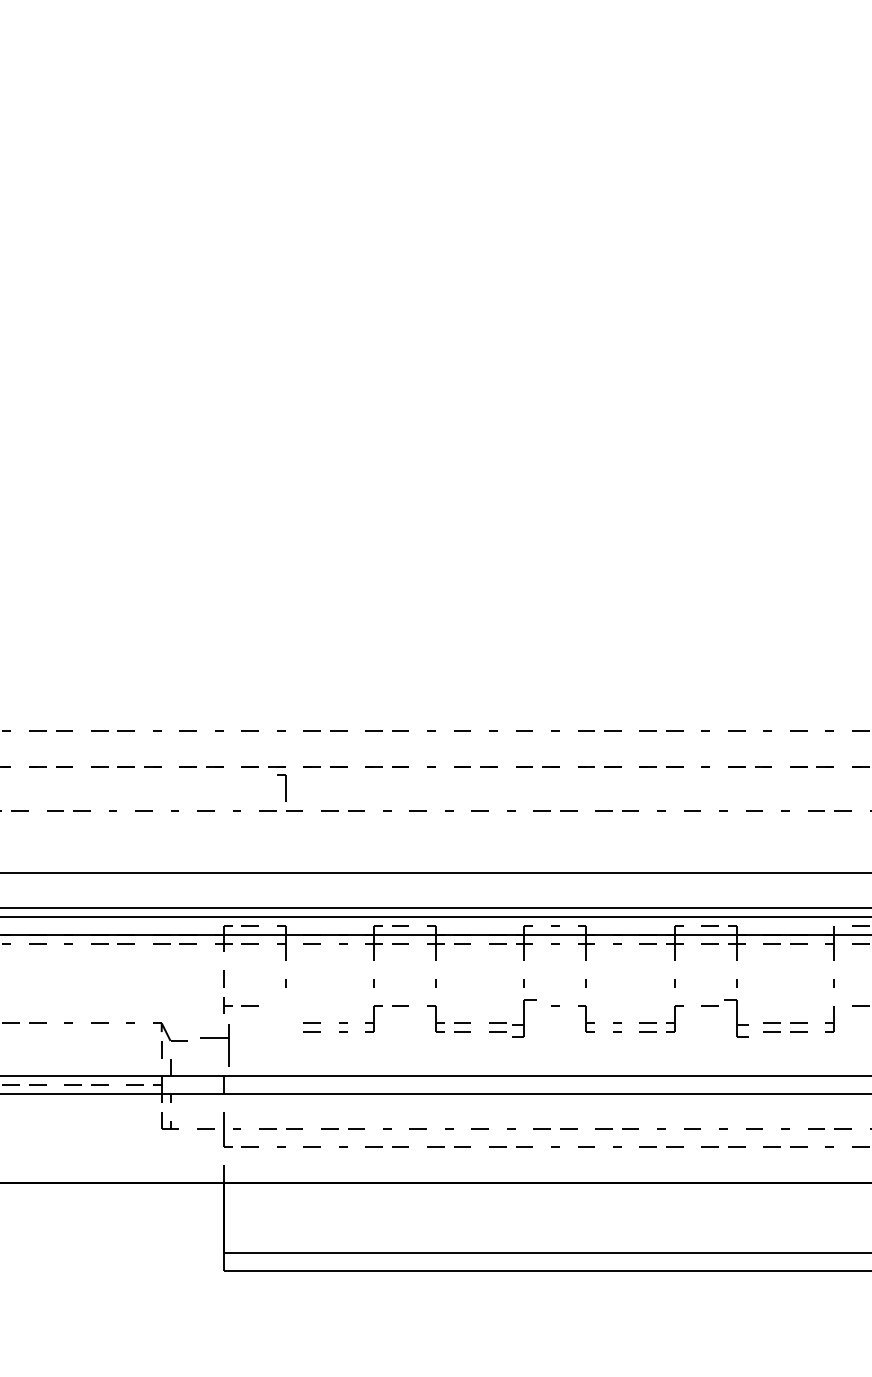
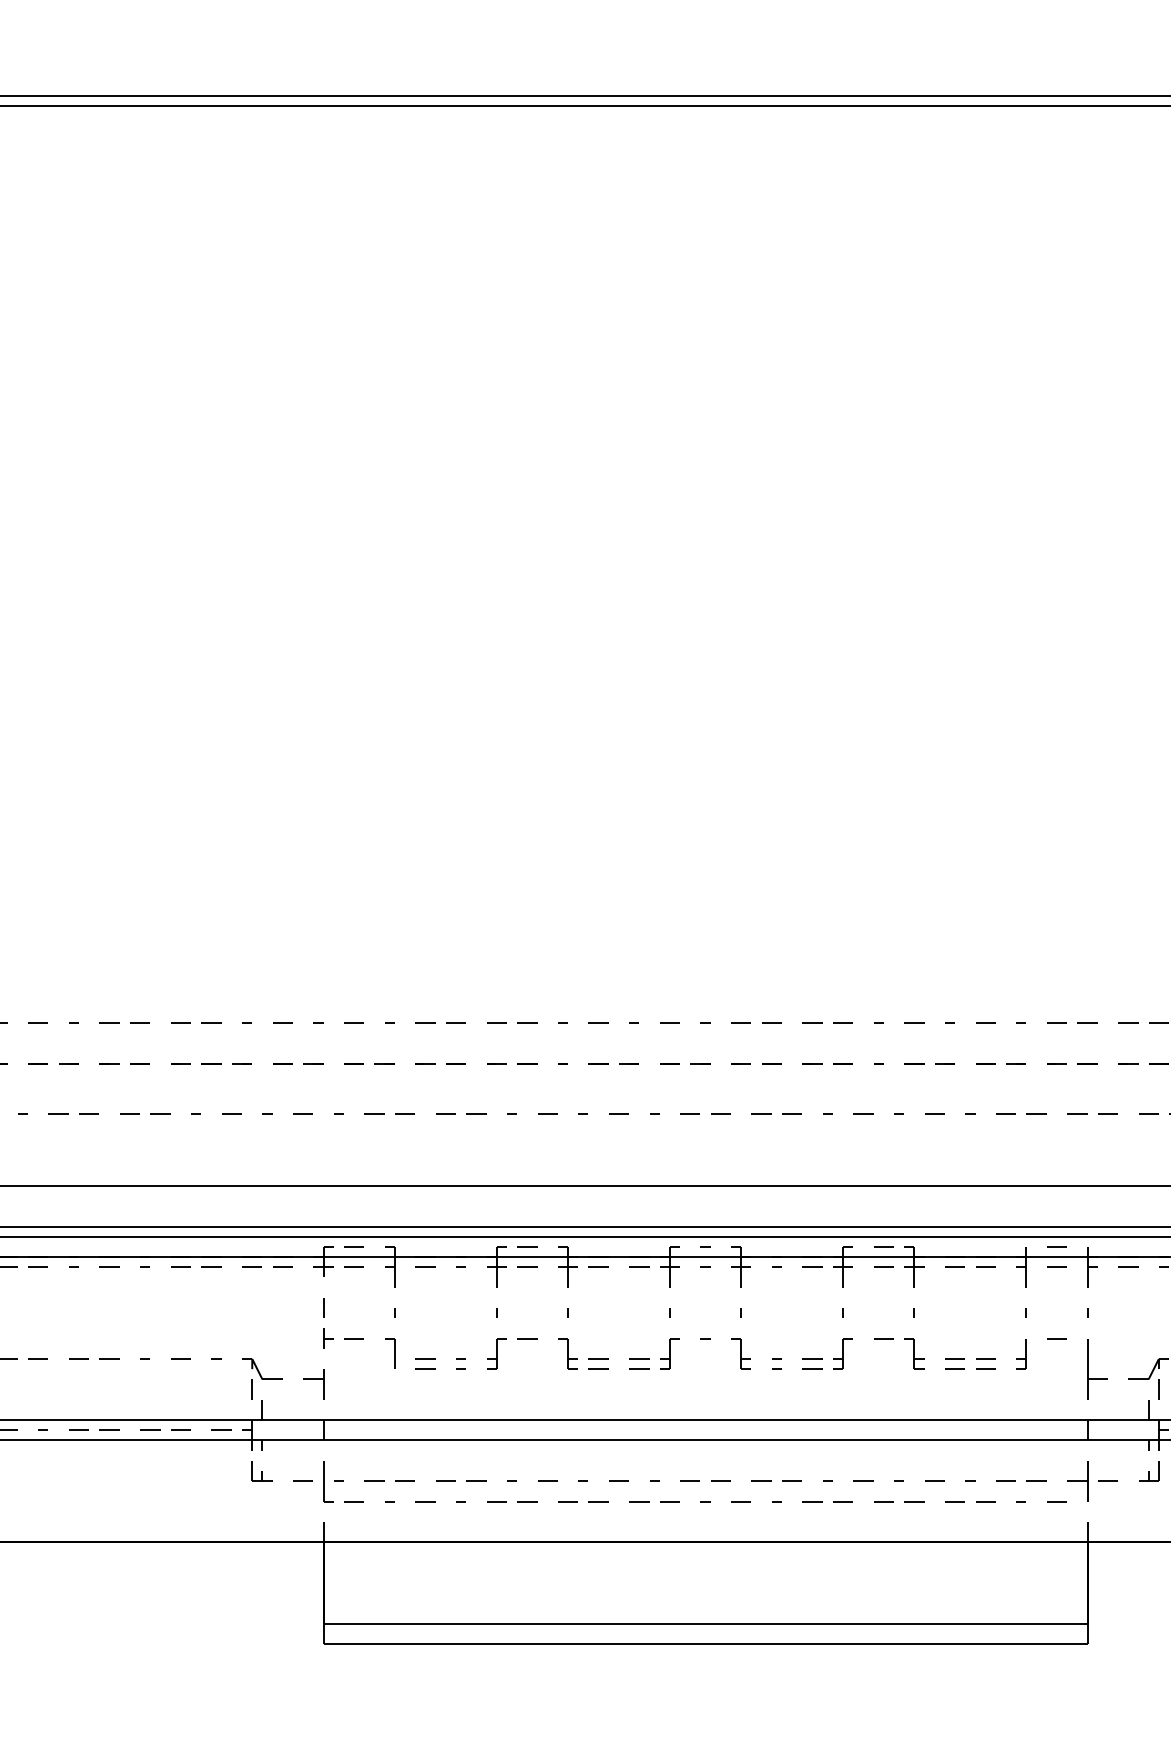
part: (281, 788) -> (390, 1353), moved
part: (524, 1018) -> (669, 1353), size x0.71
part: (736, 1018) -> (914, 1353), size x0.71
part: (214, 1045) -> (313, 1384), size x0.62

